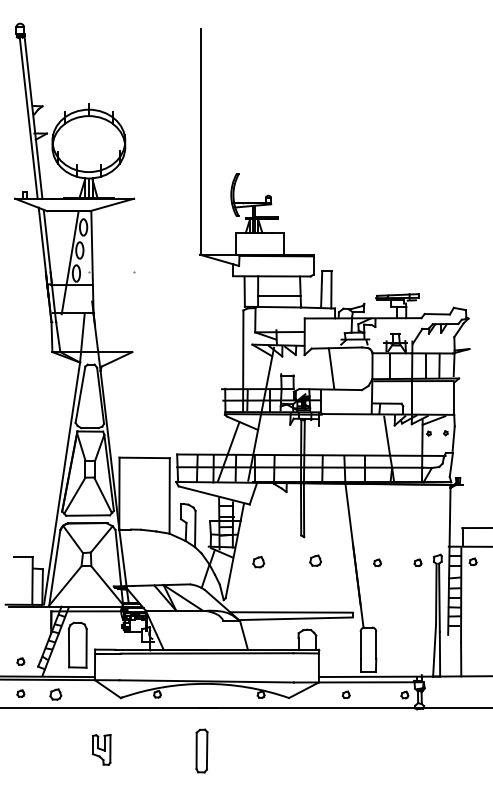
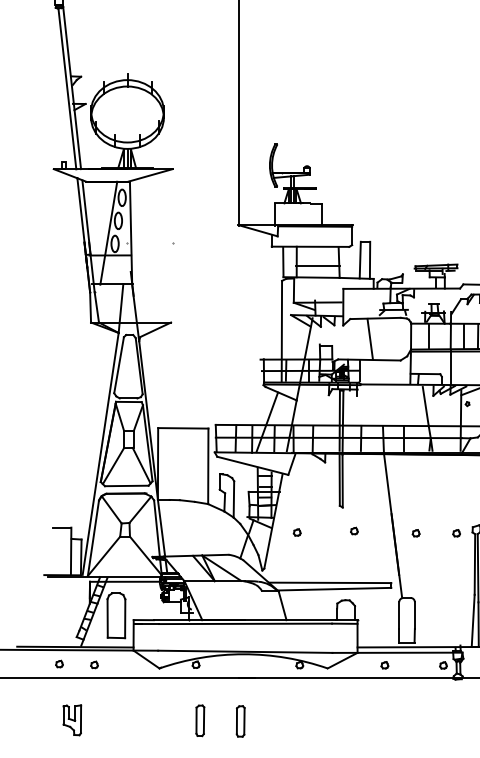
part: (315, 560) -> (354, 530), size x0.62
part: (258, 561) -> (297, 531), size x0.62
part: (20, 661) -> (59, 631), removed
part: (55, 694) -> (94, 664), size x0.62
part: (101, 749) -> (72, 719), moved
part: (161, 750) -> (200, 720), added
part: (202, 750) -> (241, 720), size x0.71

